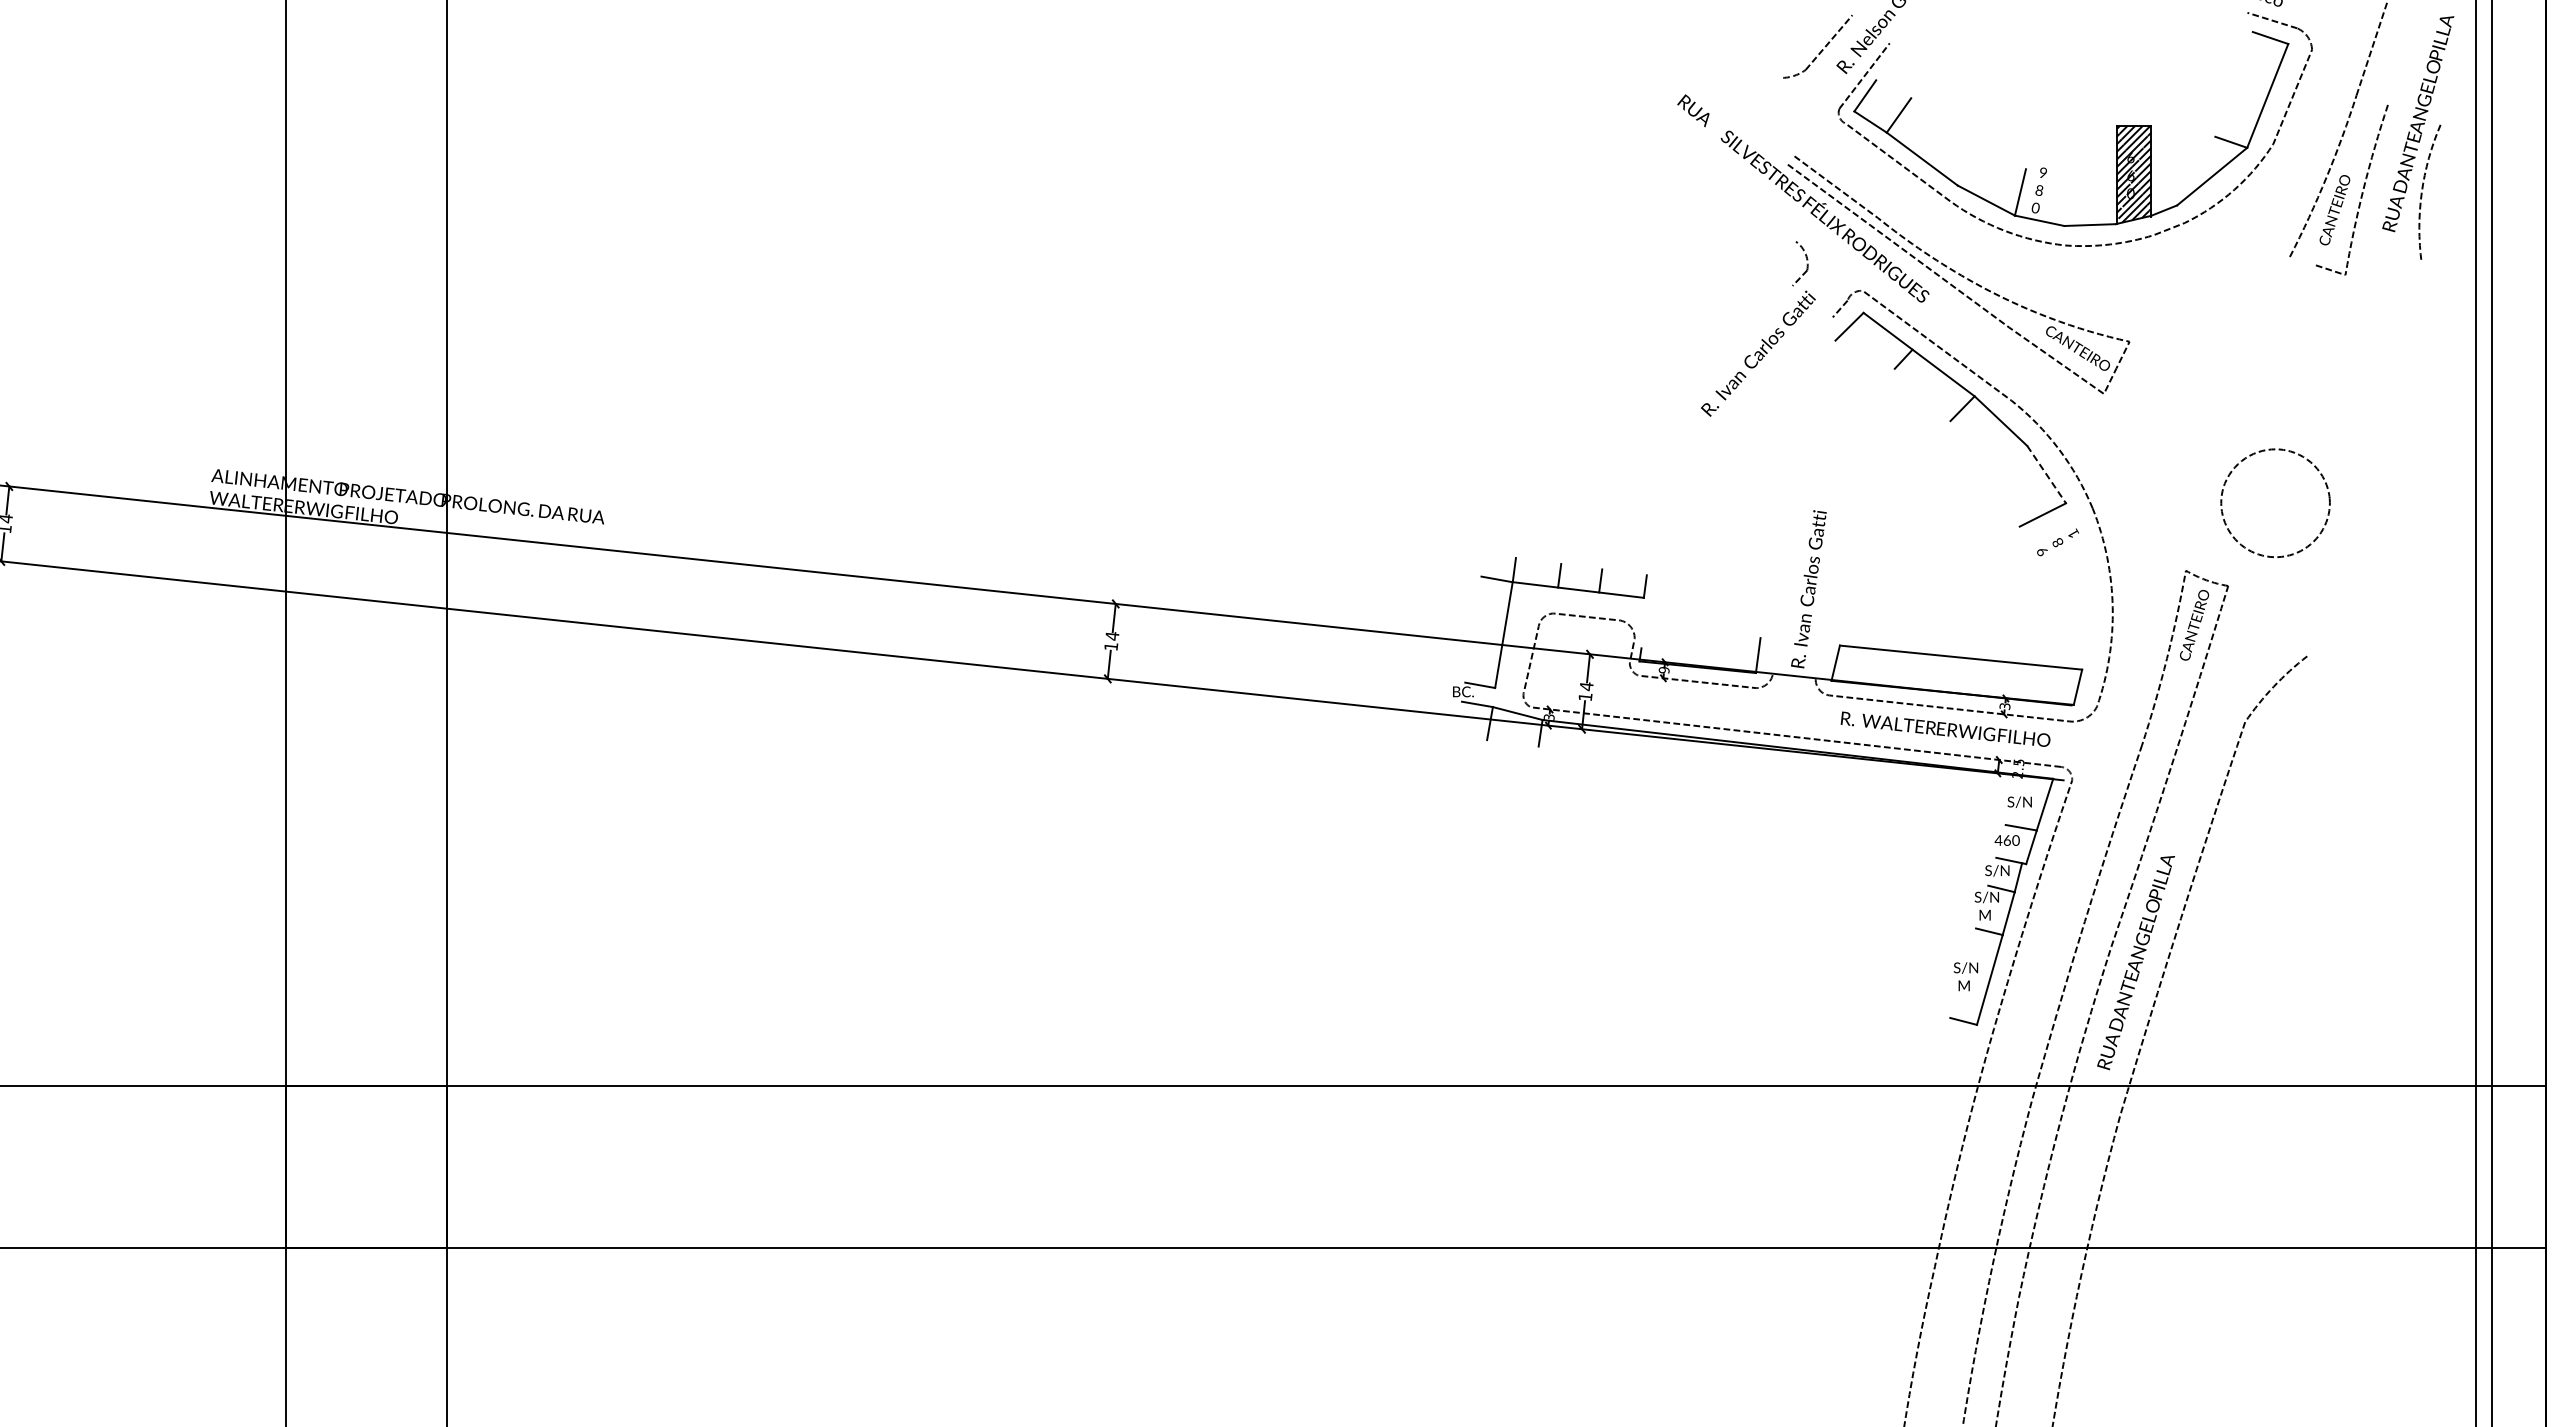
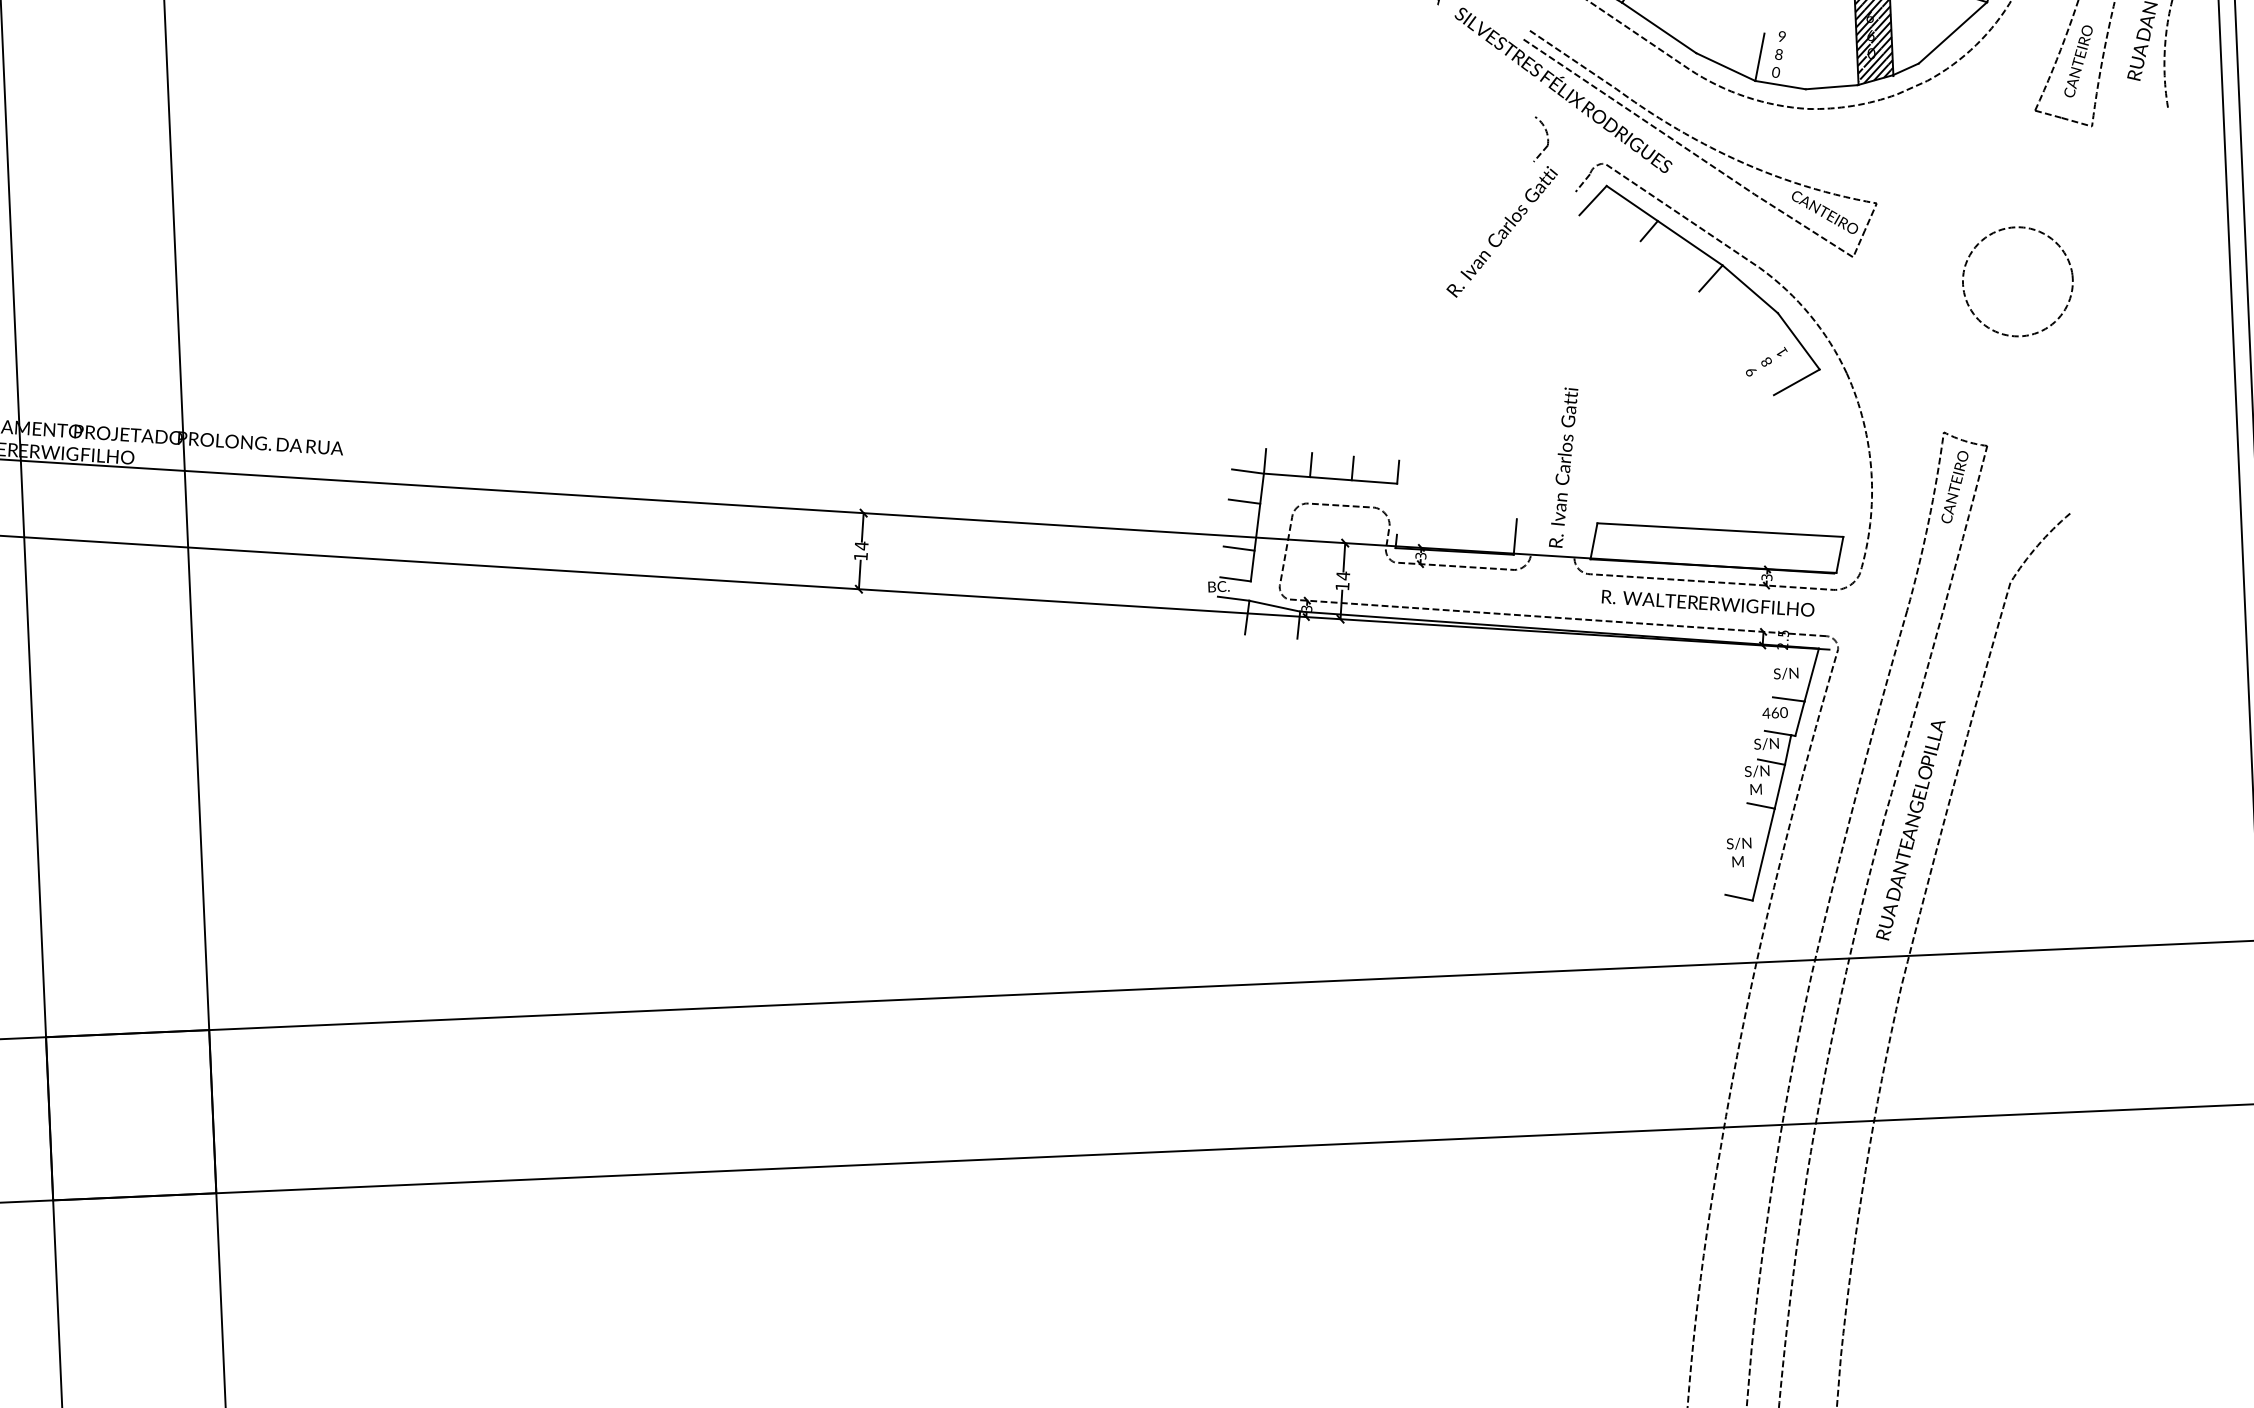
line: (2302, 260) -> (2047, 113), added
part: (2261, 452) -> (2001, 231), moved
line: (2046, 474) -> (1798, 341), dashed -> solid
text: (2057, 542) -> (1766, 361), moved
line: (1491, 608) -> (1243, 501), added
line: (1484, 654) -> (1238, 547), added
text: (1663, 670) -> (1420, 556), 9 -> 3

